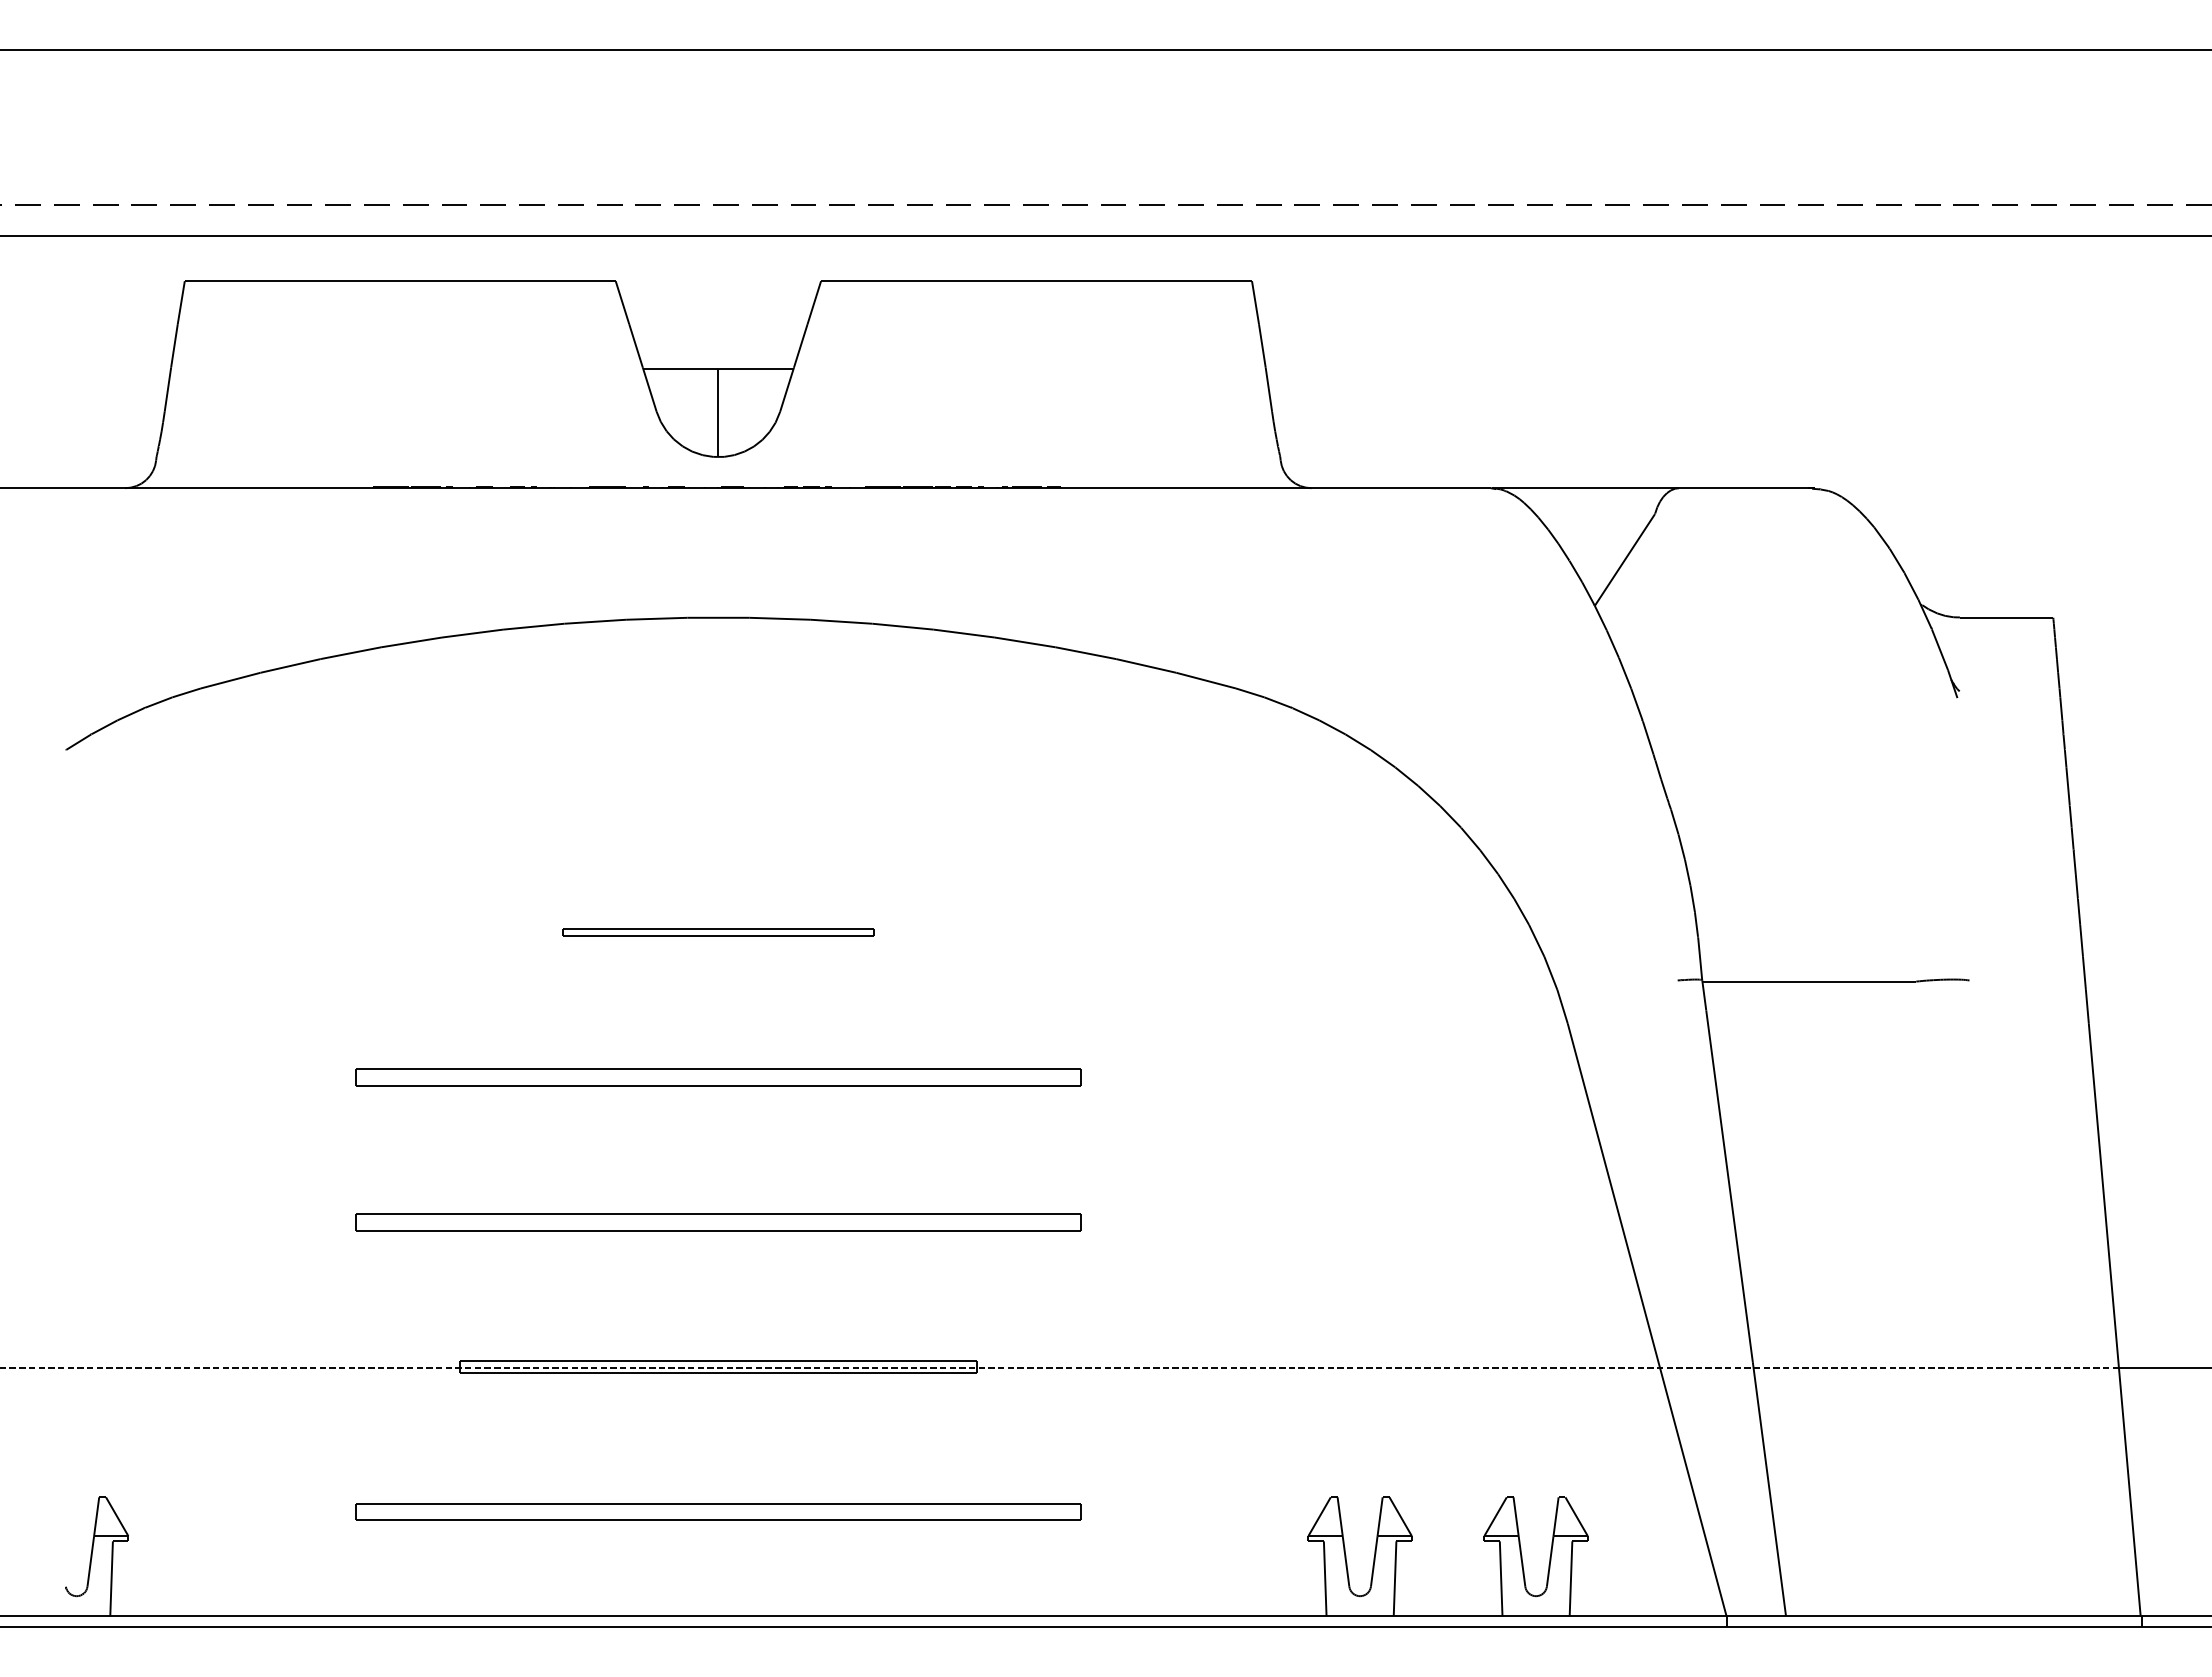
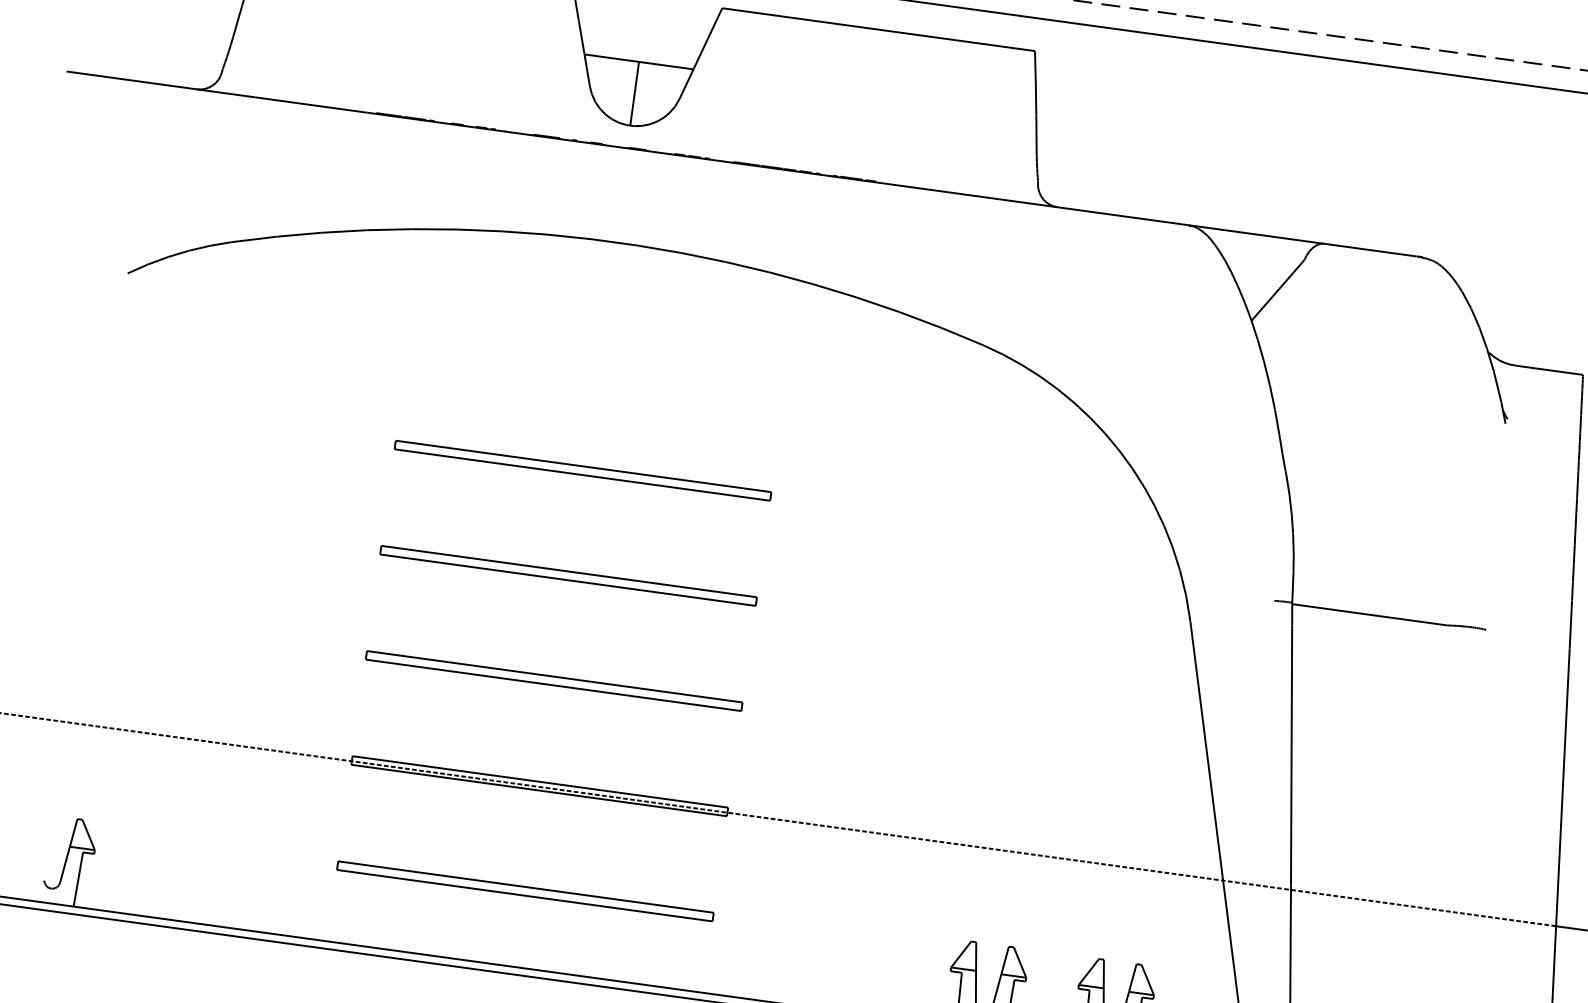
part: (718, 932) -> (583, 470), size x1.67
part: (718, 1076) -> (568, 575), size x0.71
part: (718, 1221) -> (554, 680), size x0.71
part: (718, 1511) -> (525, 890), size x0.71

